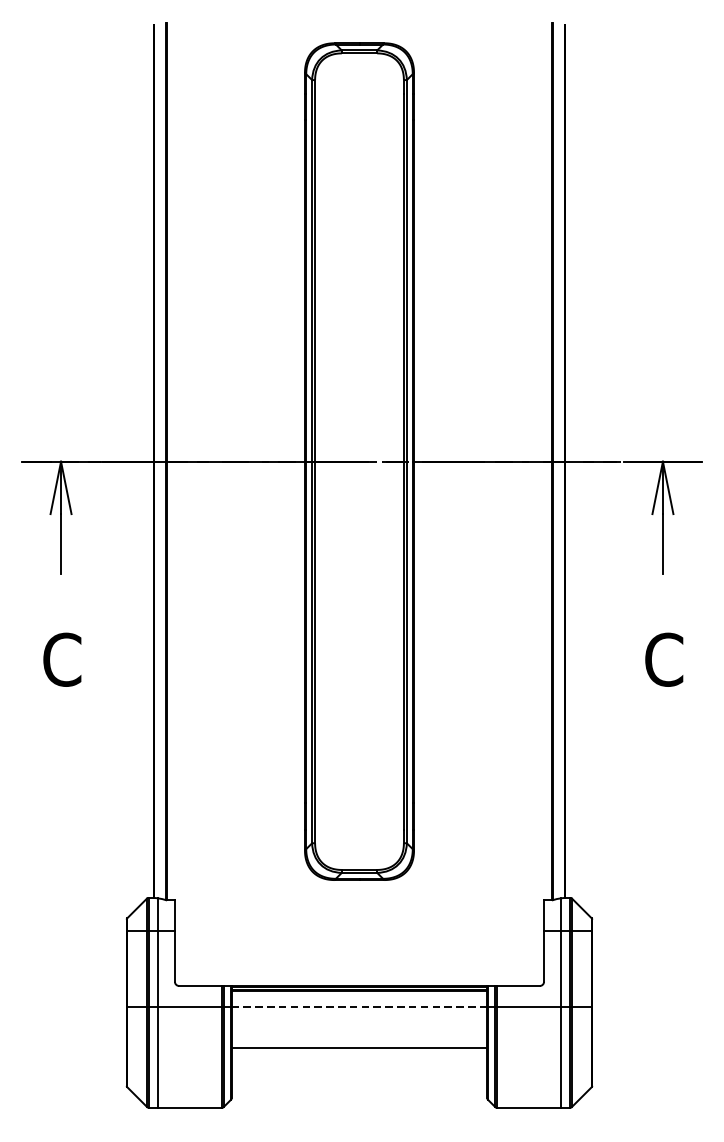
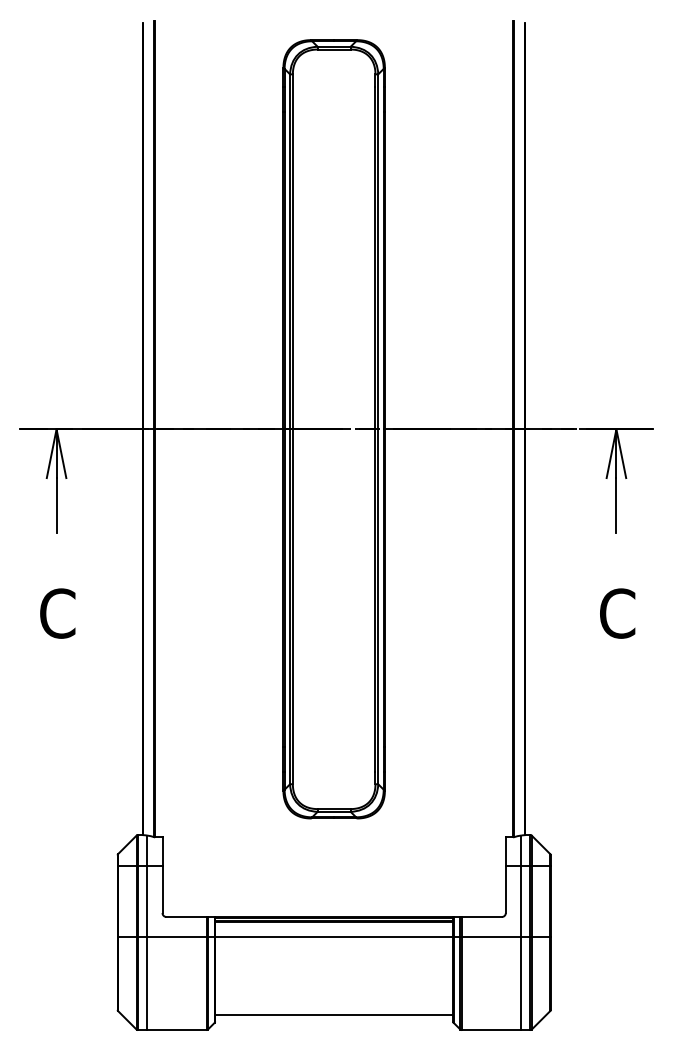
line: (359, 1006) -> (334, 936), dashed -> solid
line: (359, 1047) -> (334, 1014), moved

